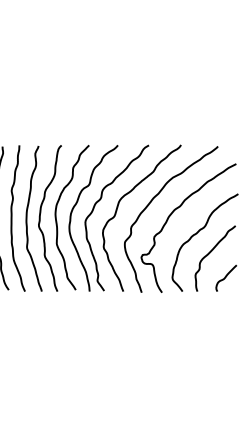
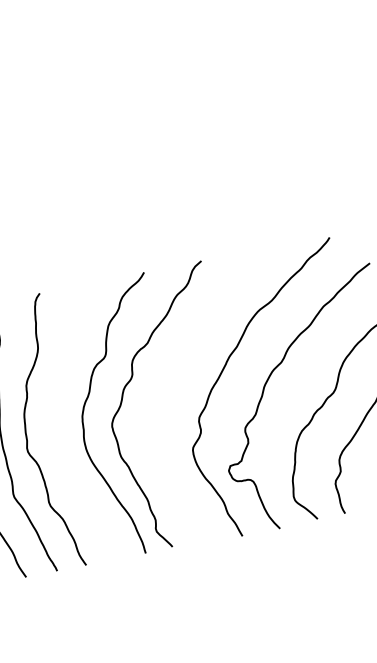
curve: (117, 211) -> (167, 394), removed
curve: (57, 221) -> (60, 435), removed

